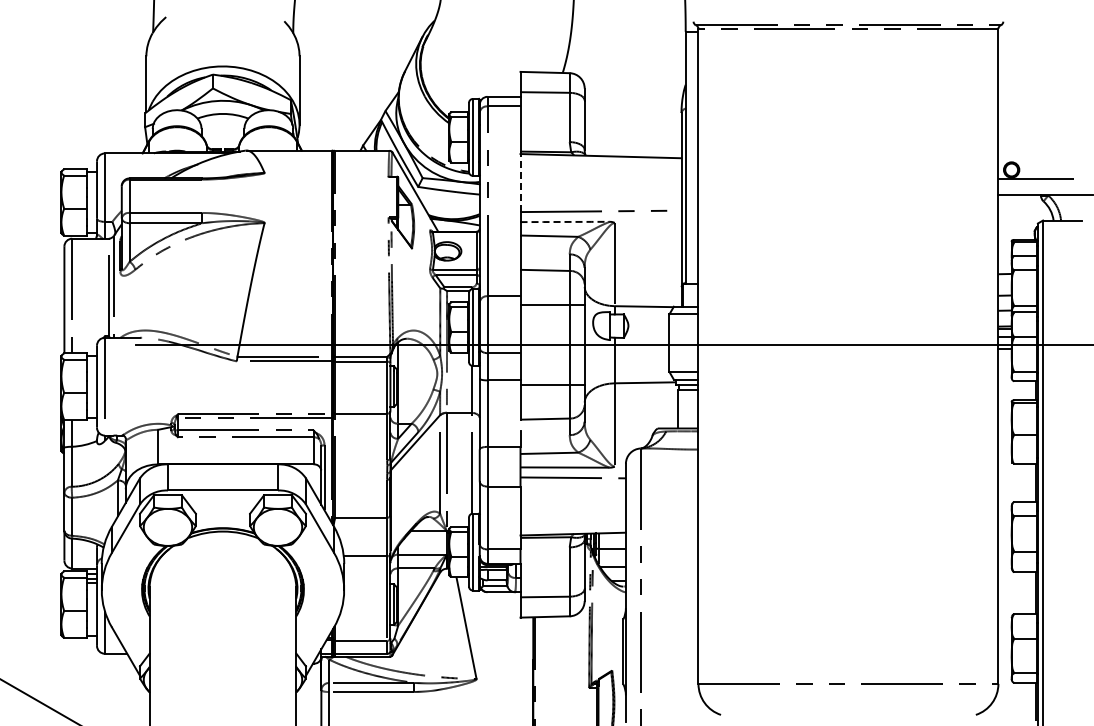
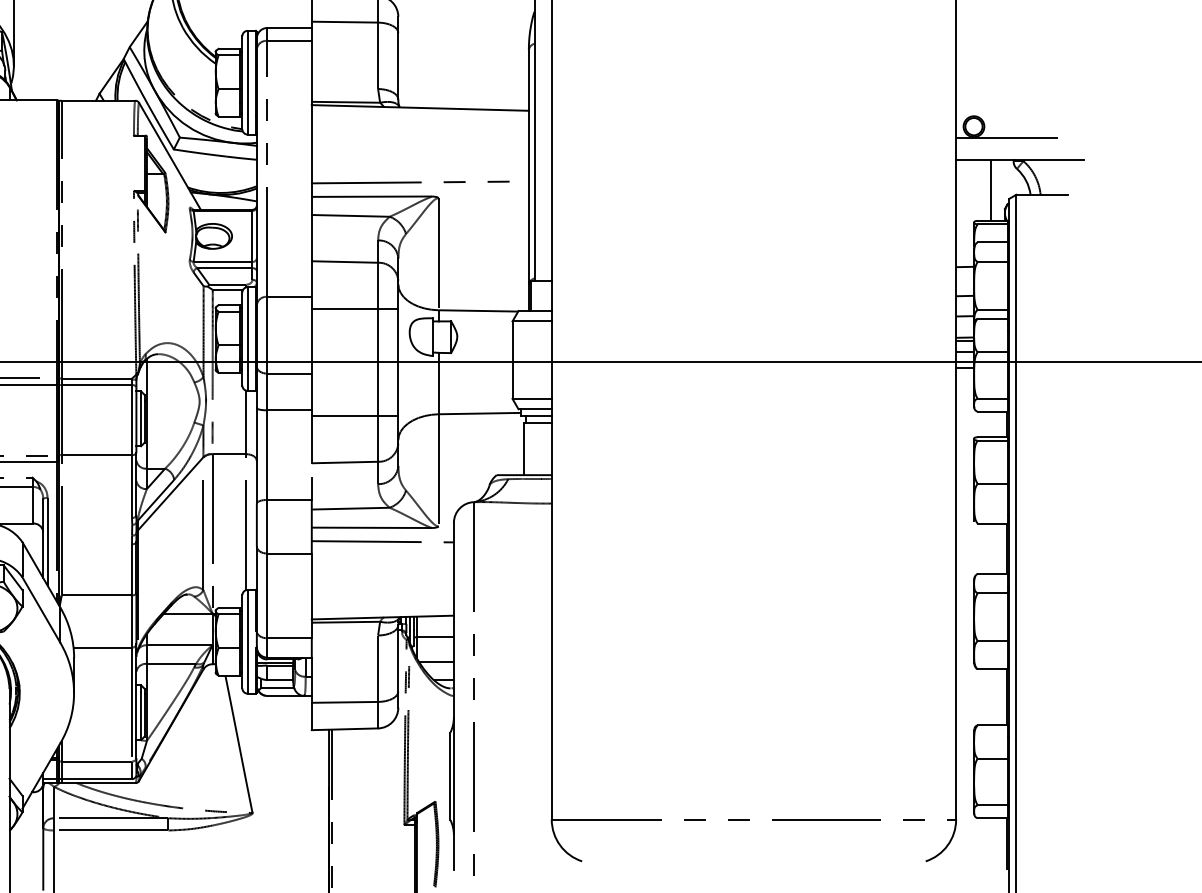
line: (520, 182) -> (311, 143), dashed -> solid
line: (1024, 217) -> (991, 190), added
line: (565, 221) -> (372, 196), dashed -> solid

